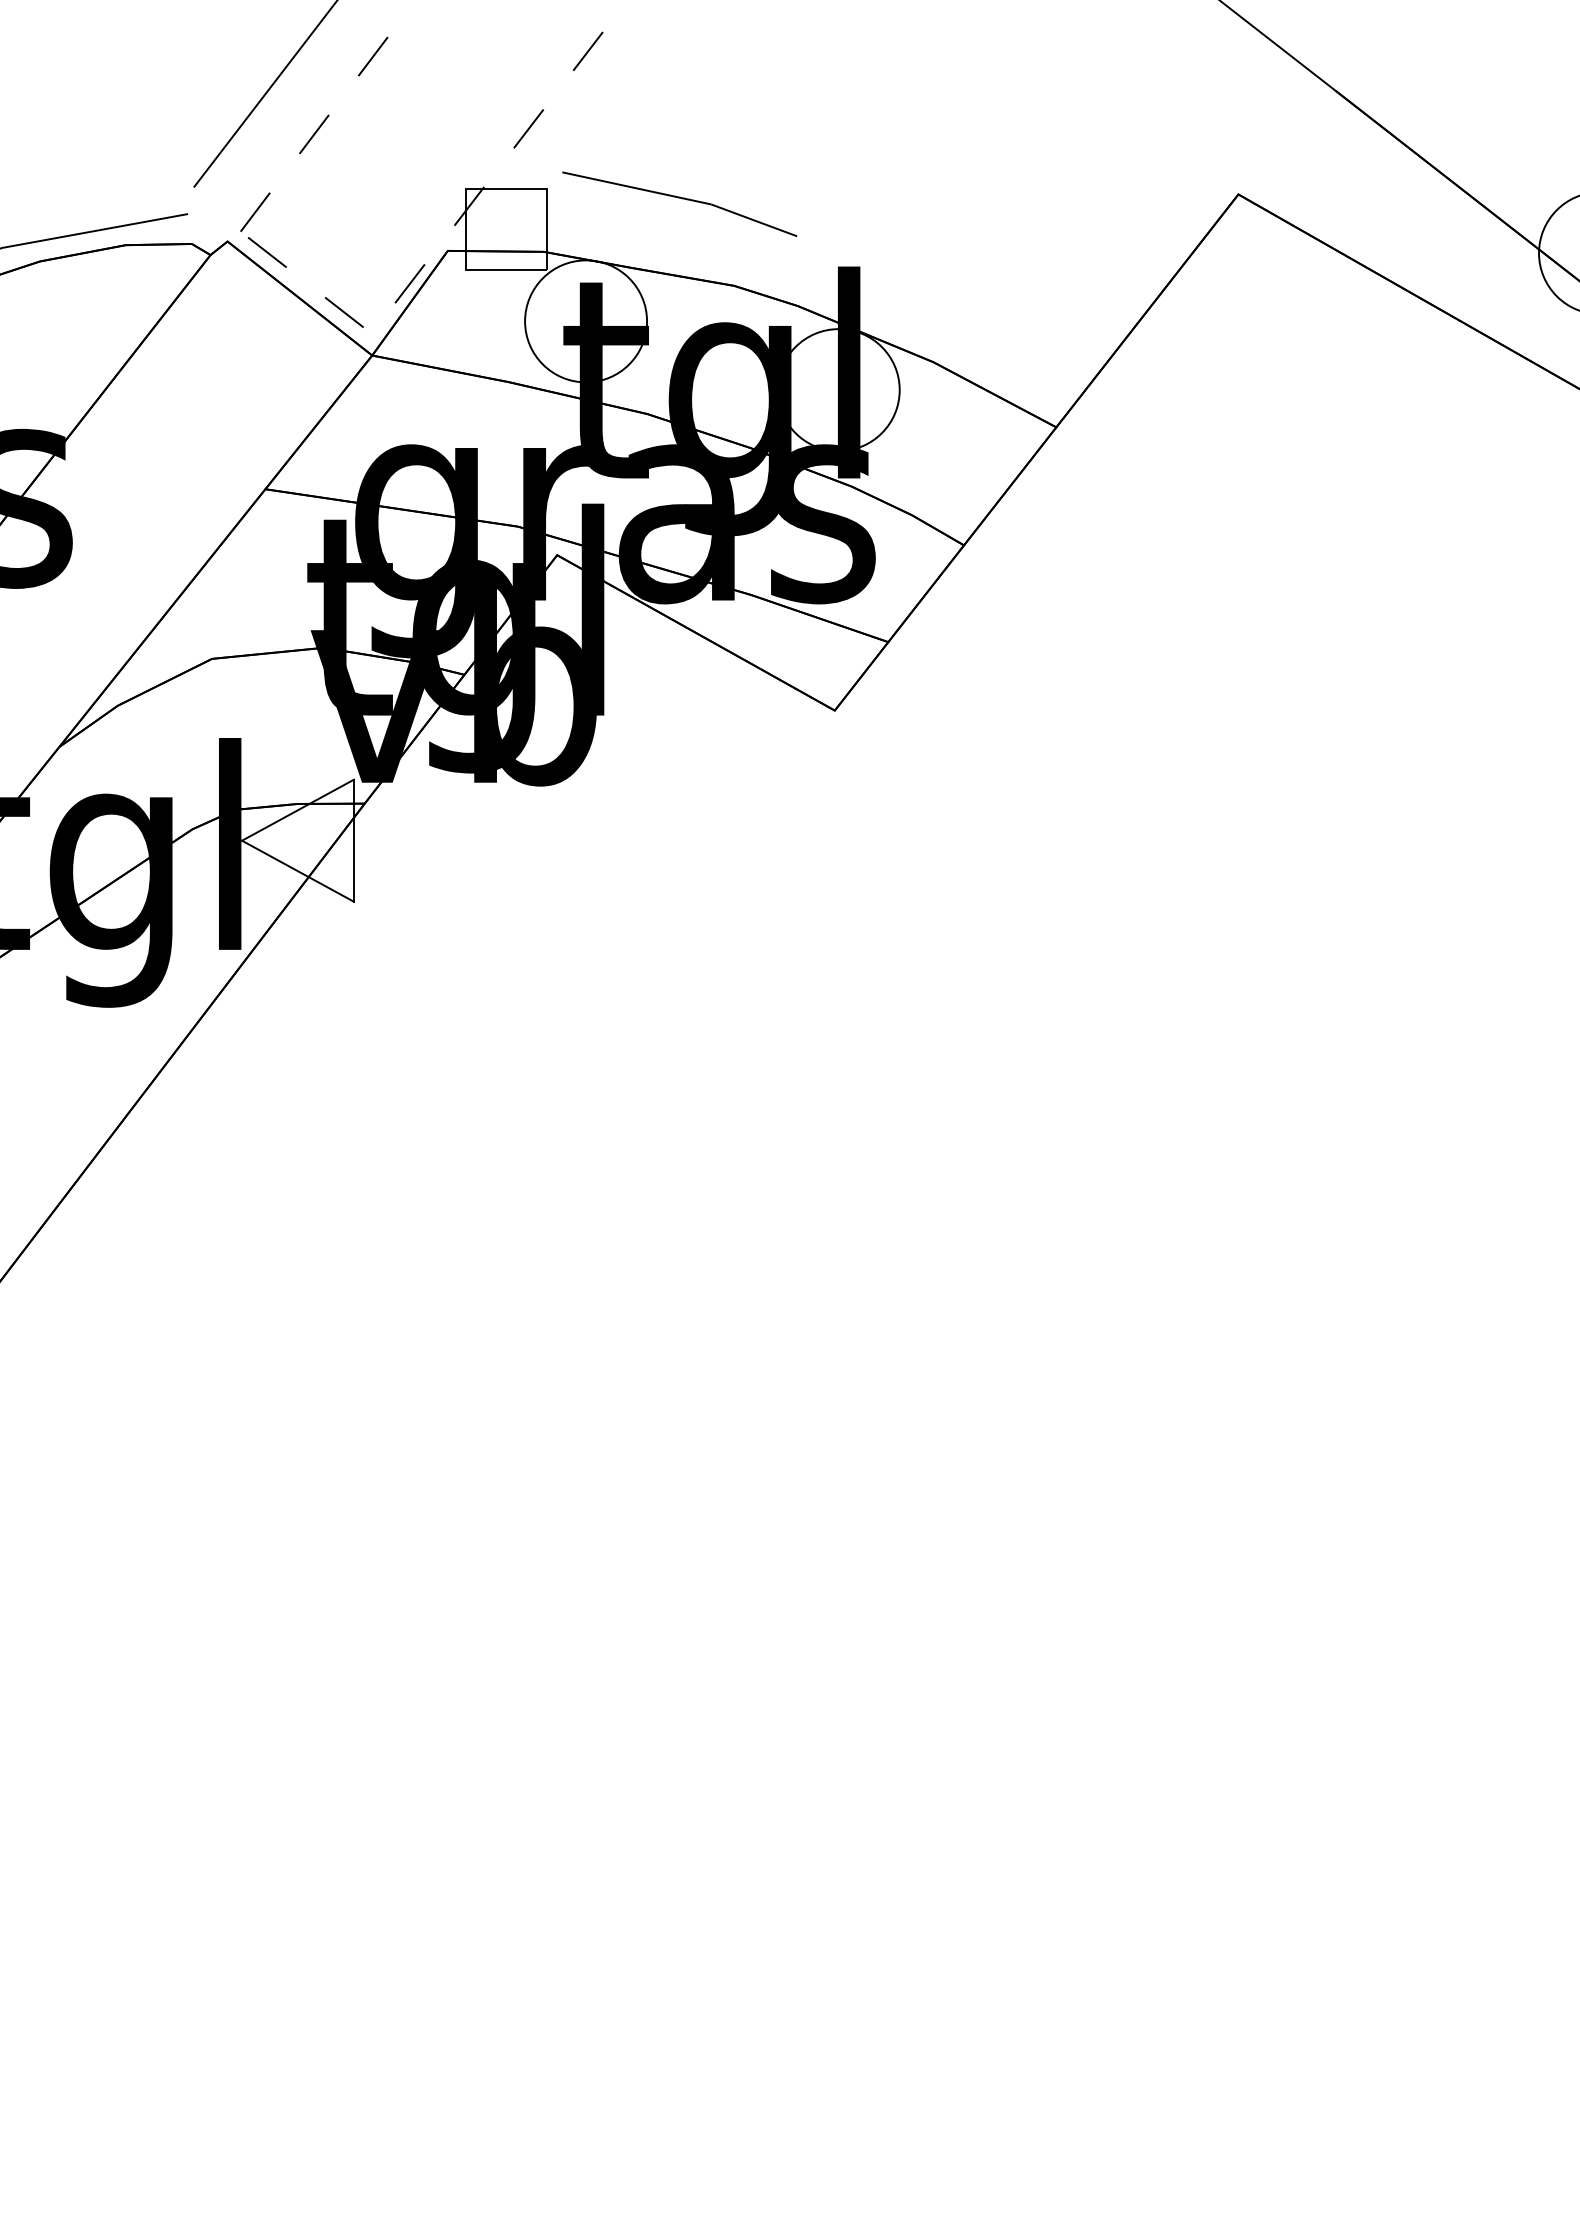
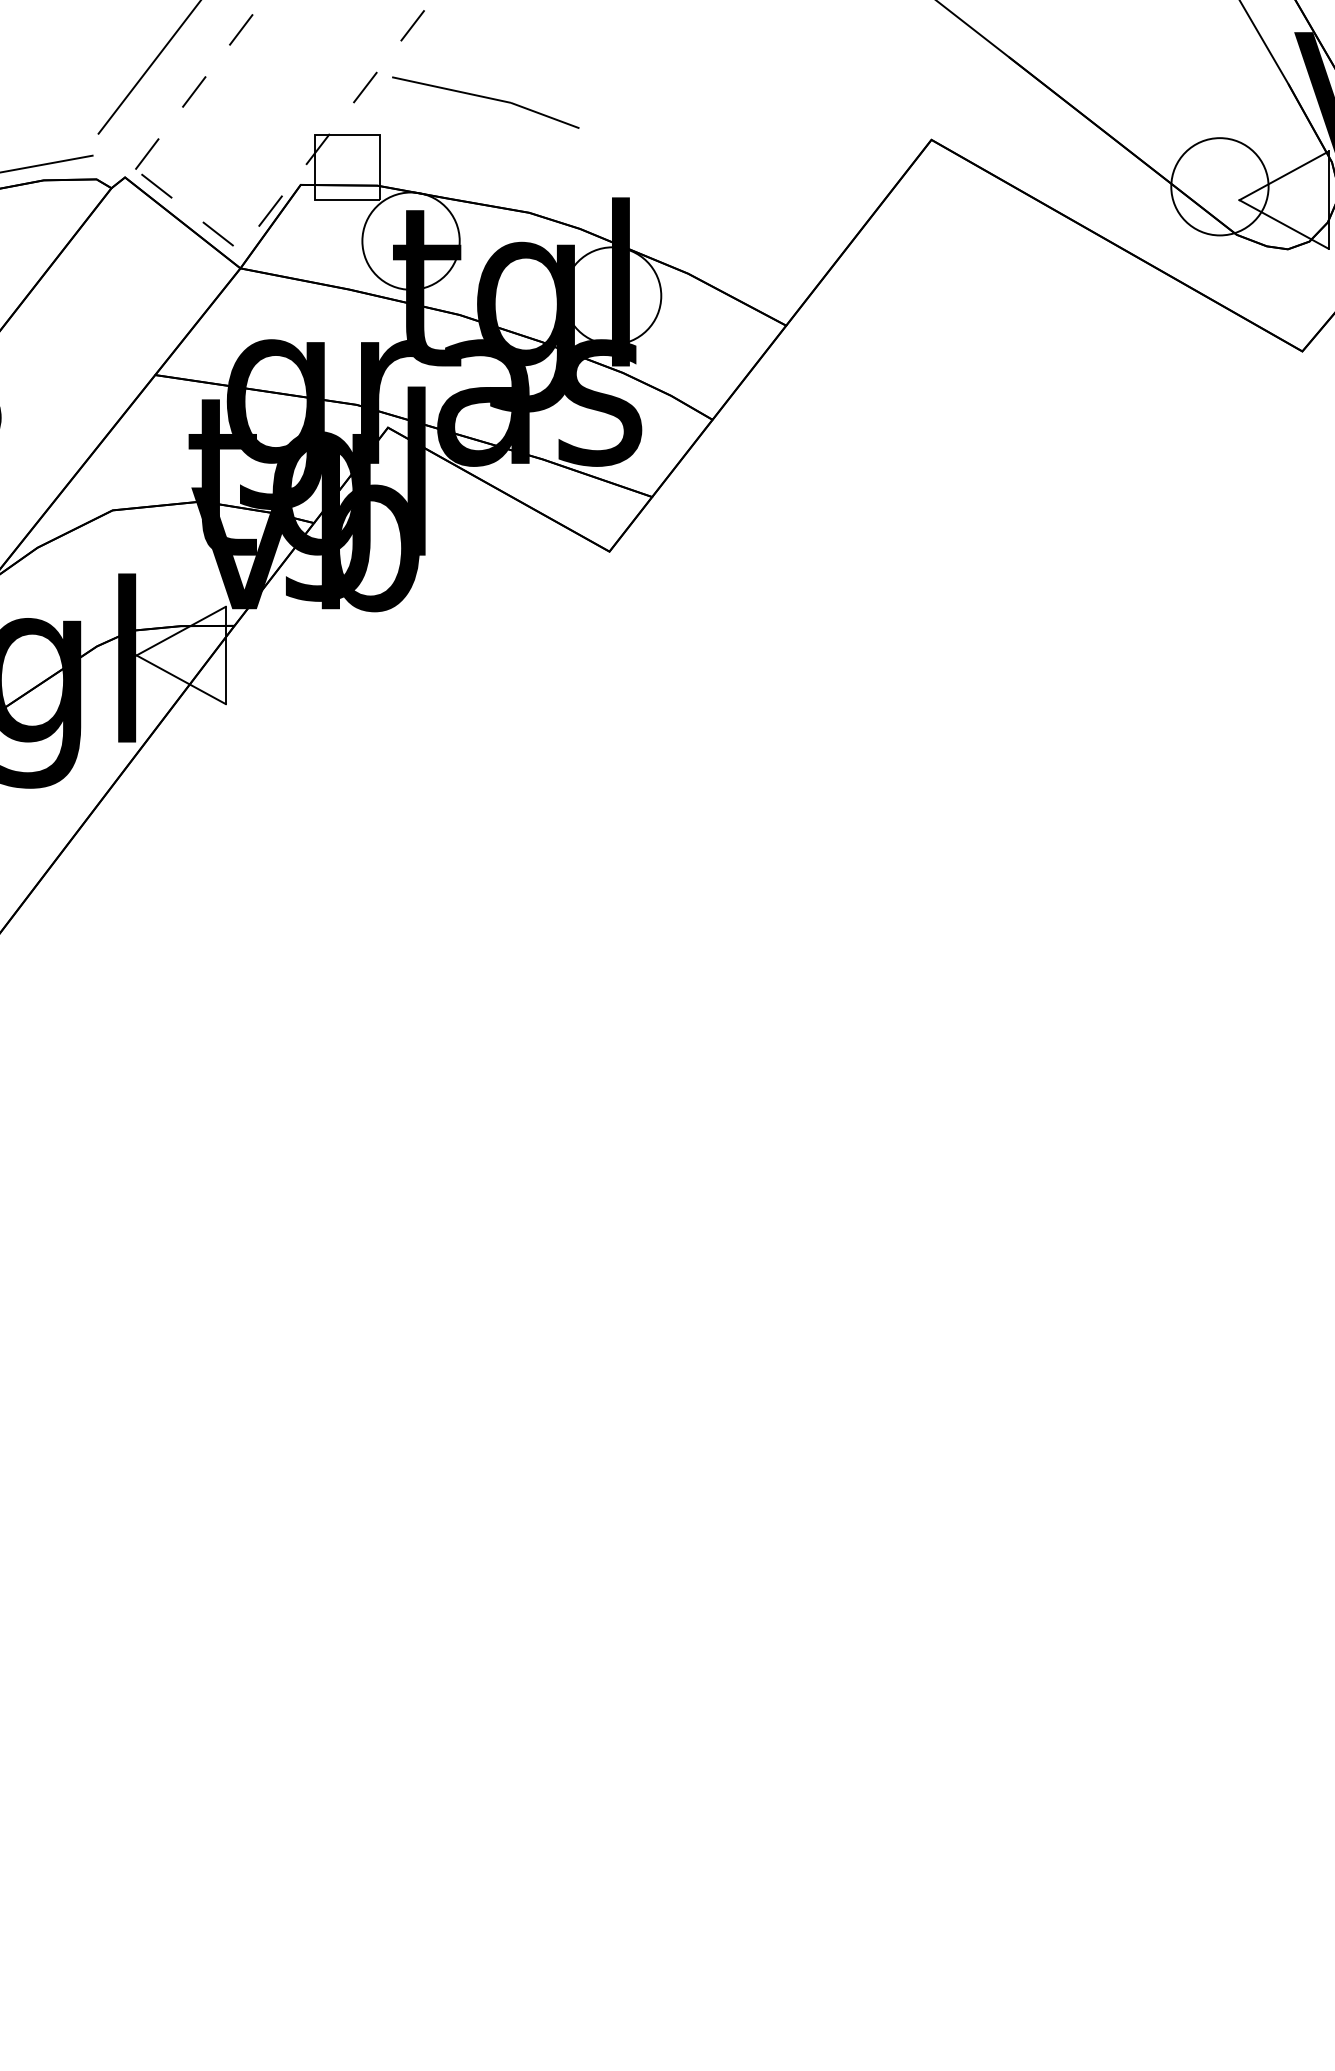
curve: (679, 198) -> (485, 98), moved

